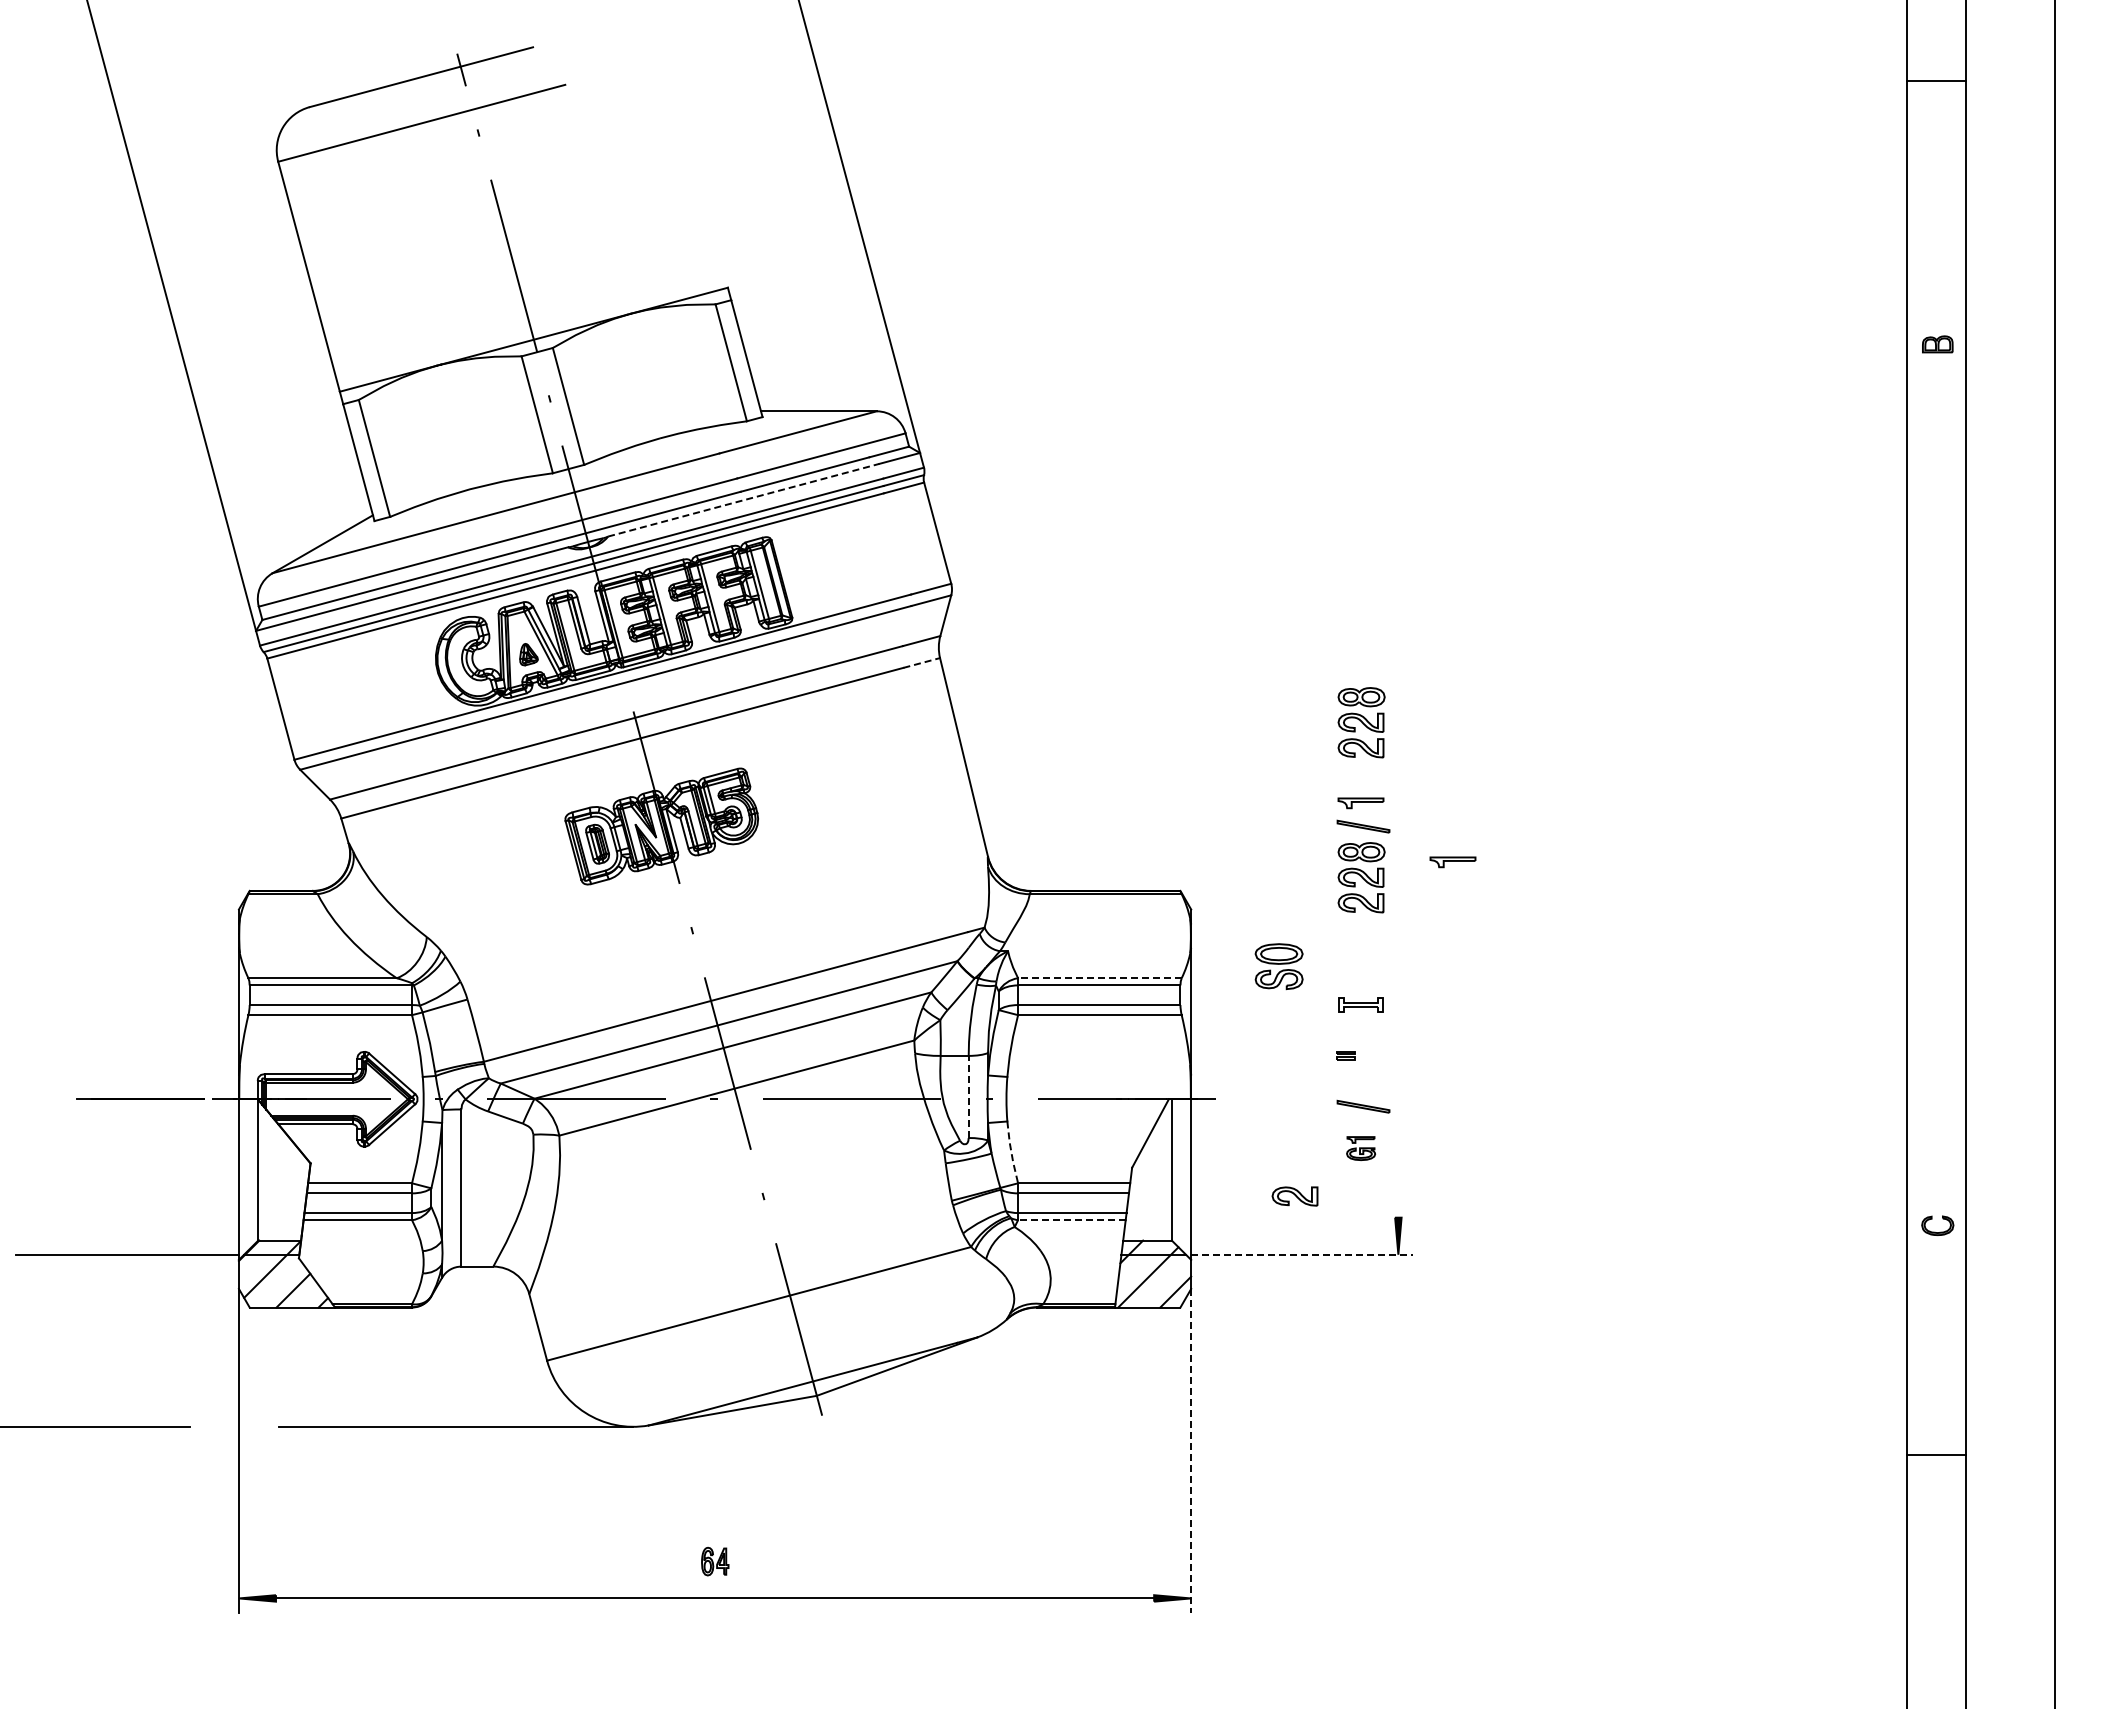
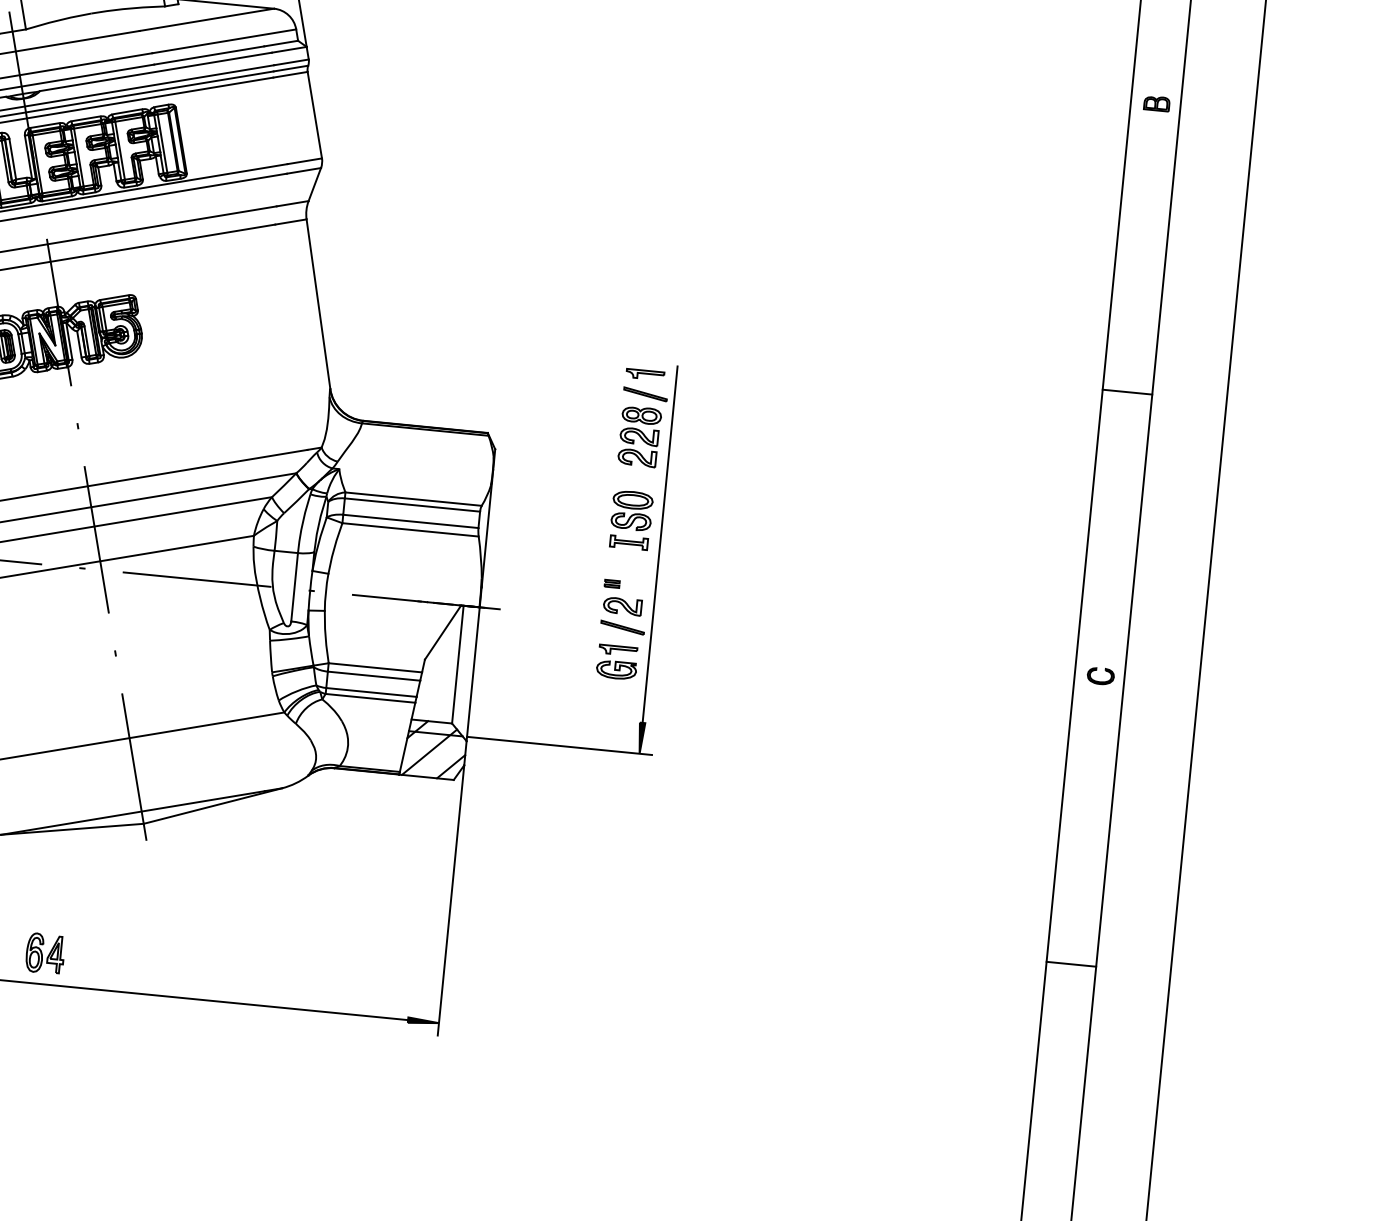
part: (1937, 344) -> (1156, 103), moved
line: (744, 500) -> (156, 72), dashed -> solid
line: (921, 663) -> (290, 222), dashed -> solid
part: (1361, 722) -> (652, 307), removed
line: (1936, 767) -> (1127, 391), added
part: (1452, 862) -> (716, 431), removed
part: (1278, 966) -> (631, 510), moved
line: (1099, 978) -> (413, 499), dashed -> solid
line: (1398, 1003) -> (660, 544), added
line: (968, 1096) -> (294, 586), dashed -> solid
part: (1360, 1148) -> (616, 662), size x1.67
line: (1011, 1152) -> (325, 637), dashed -> solid
part: (1294, 1196) -> (622, 606), moved
line: (1071, 1220) -> (370, 698), dashed -> solid
part: (1935, 1231) -> (1098, 680), moved
line: (1302, 1254) -> (559, 745), dashed -> solid
line: (1191, 1451) -> (451, 900), dashed -> solid
part: (715, 1561) -> (45, 953), size x1.67

